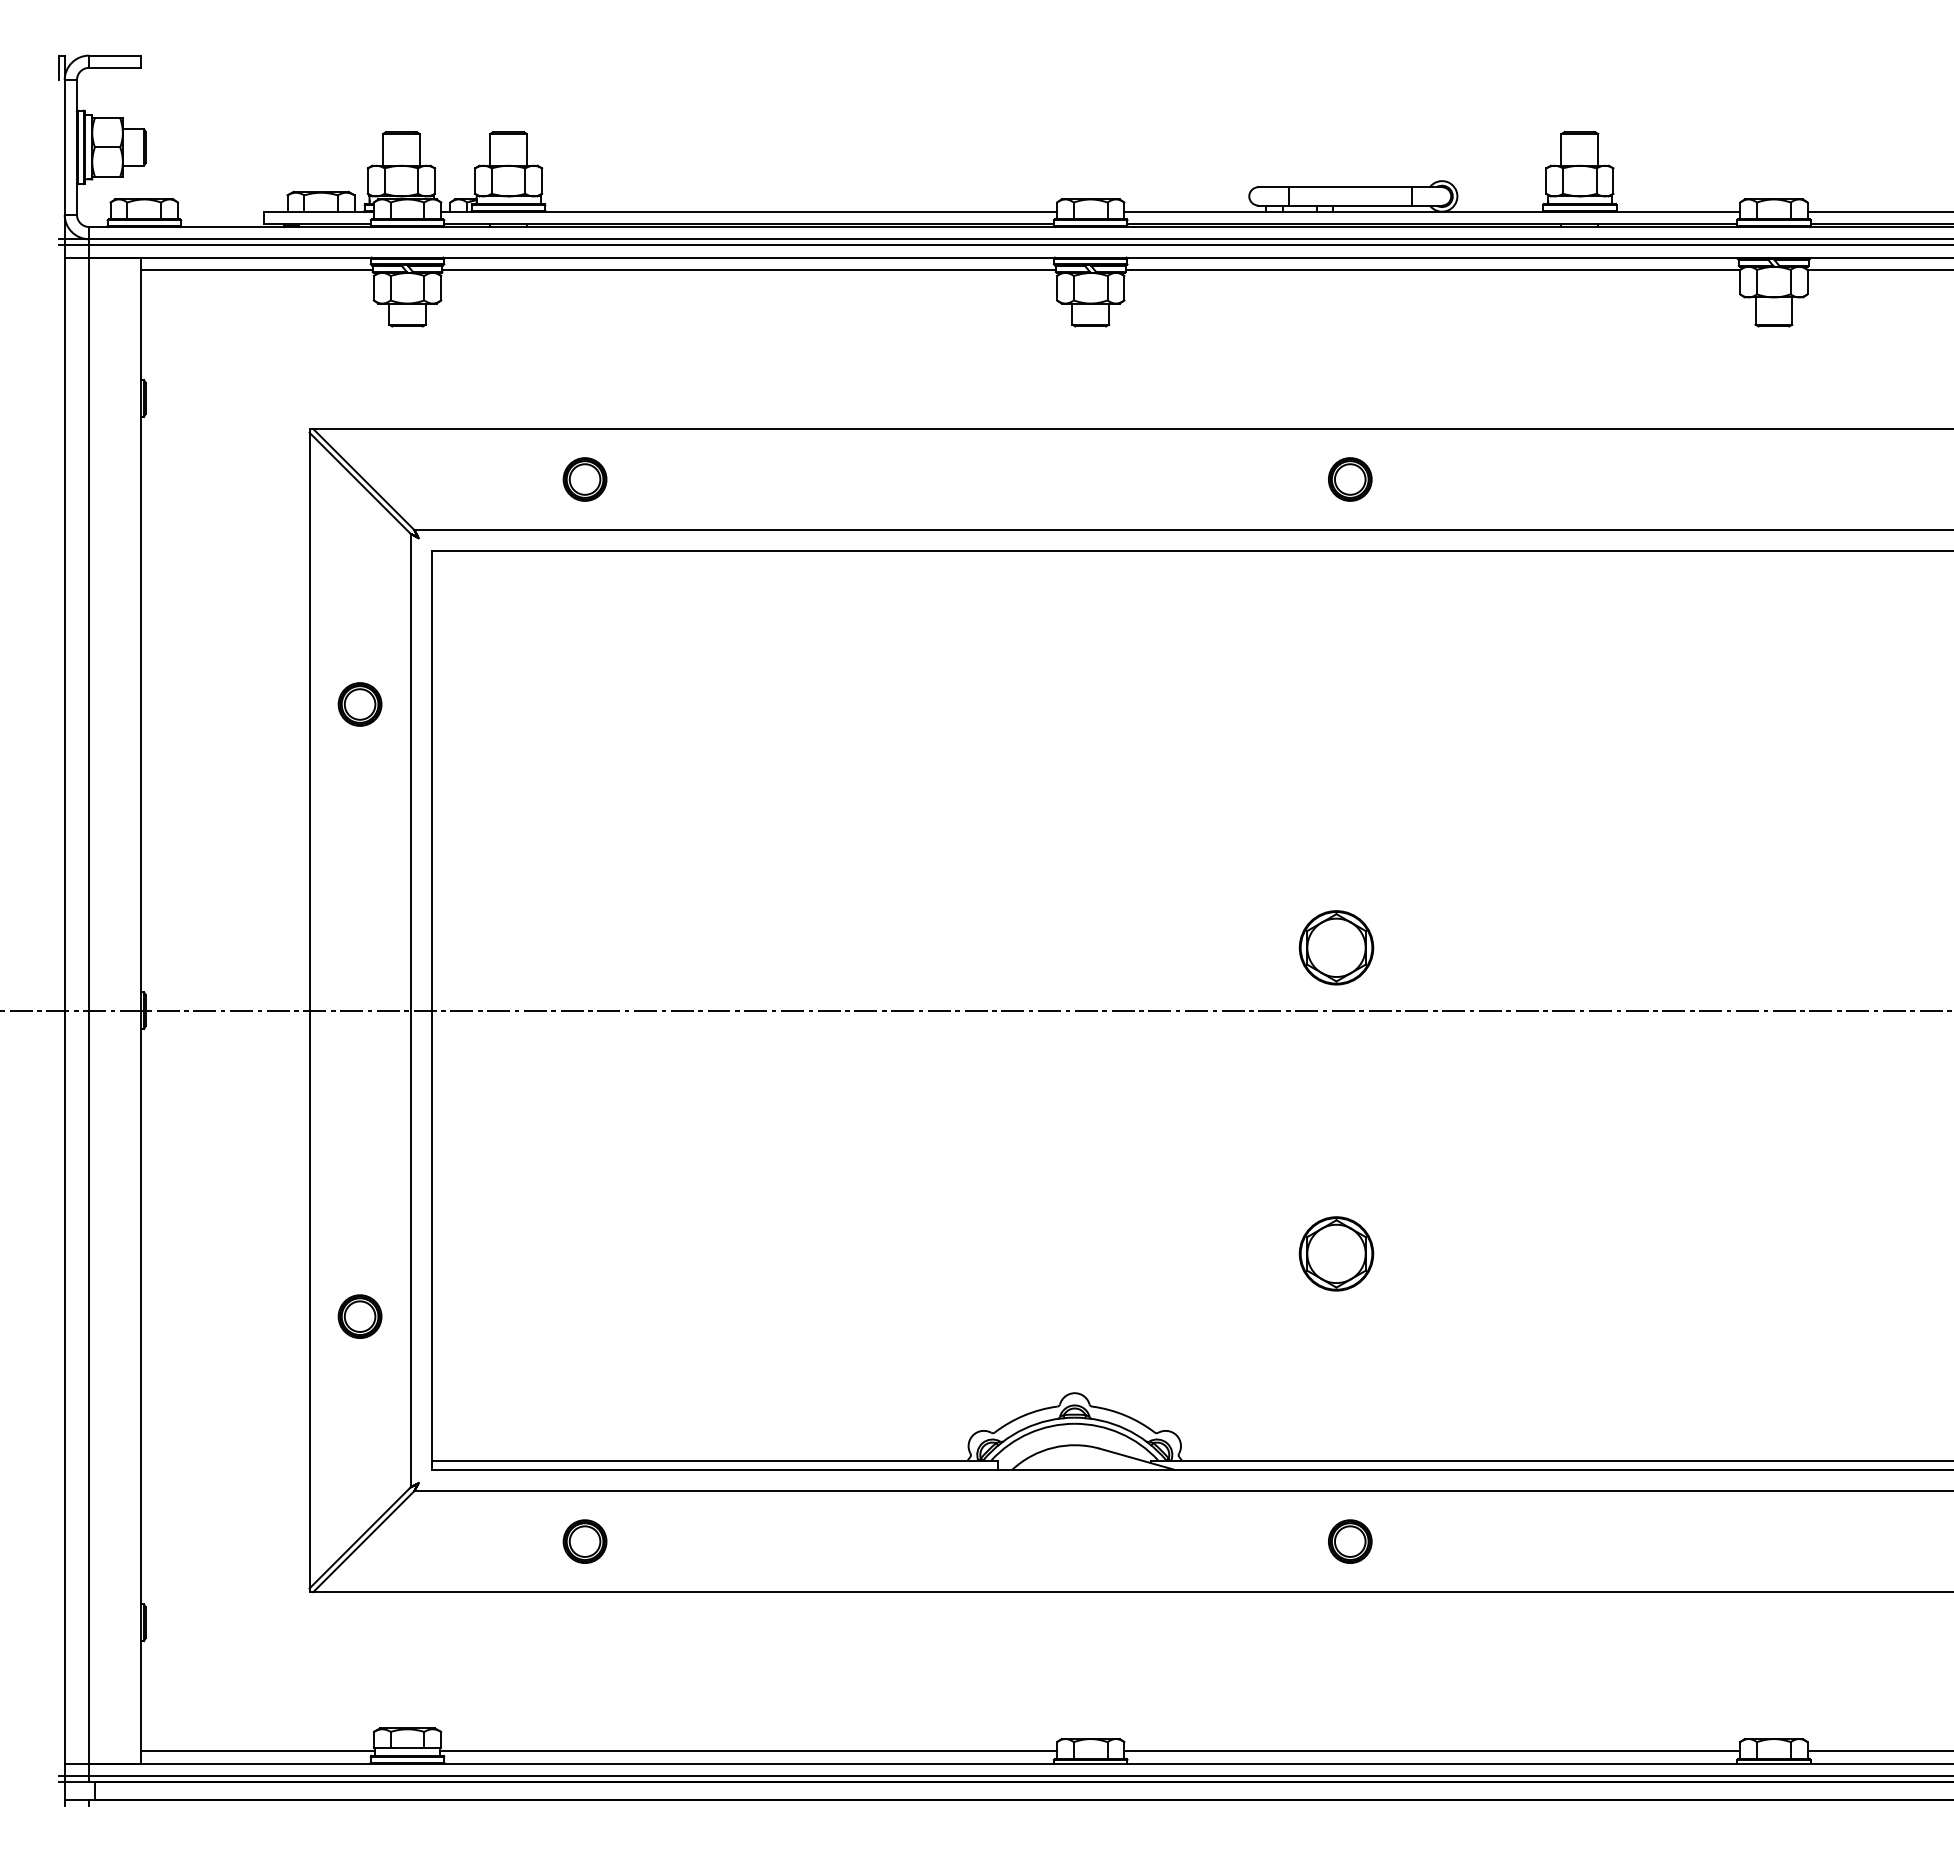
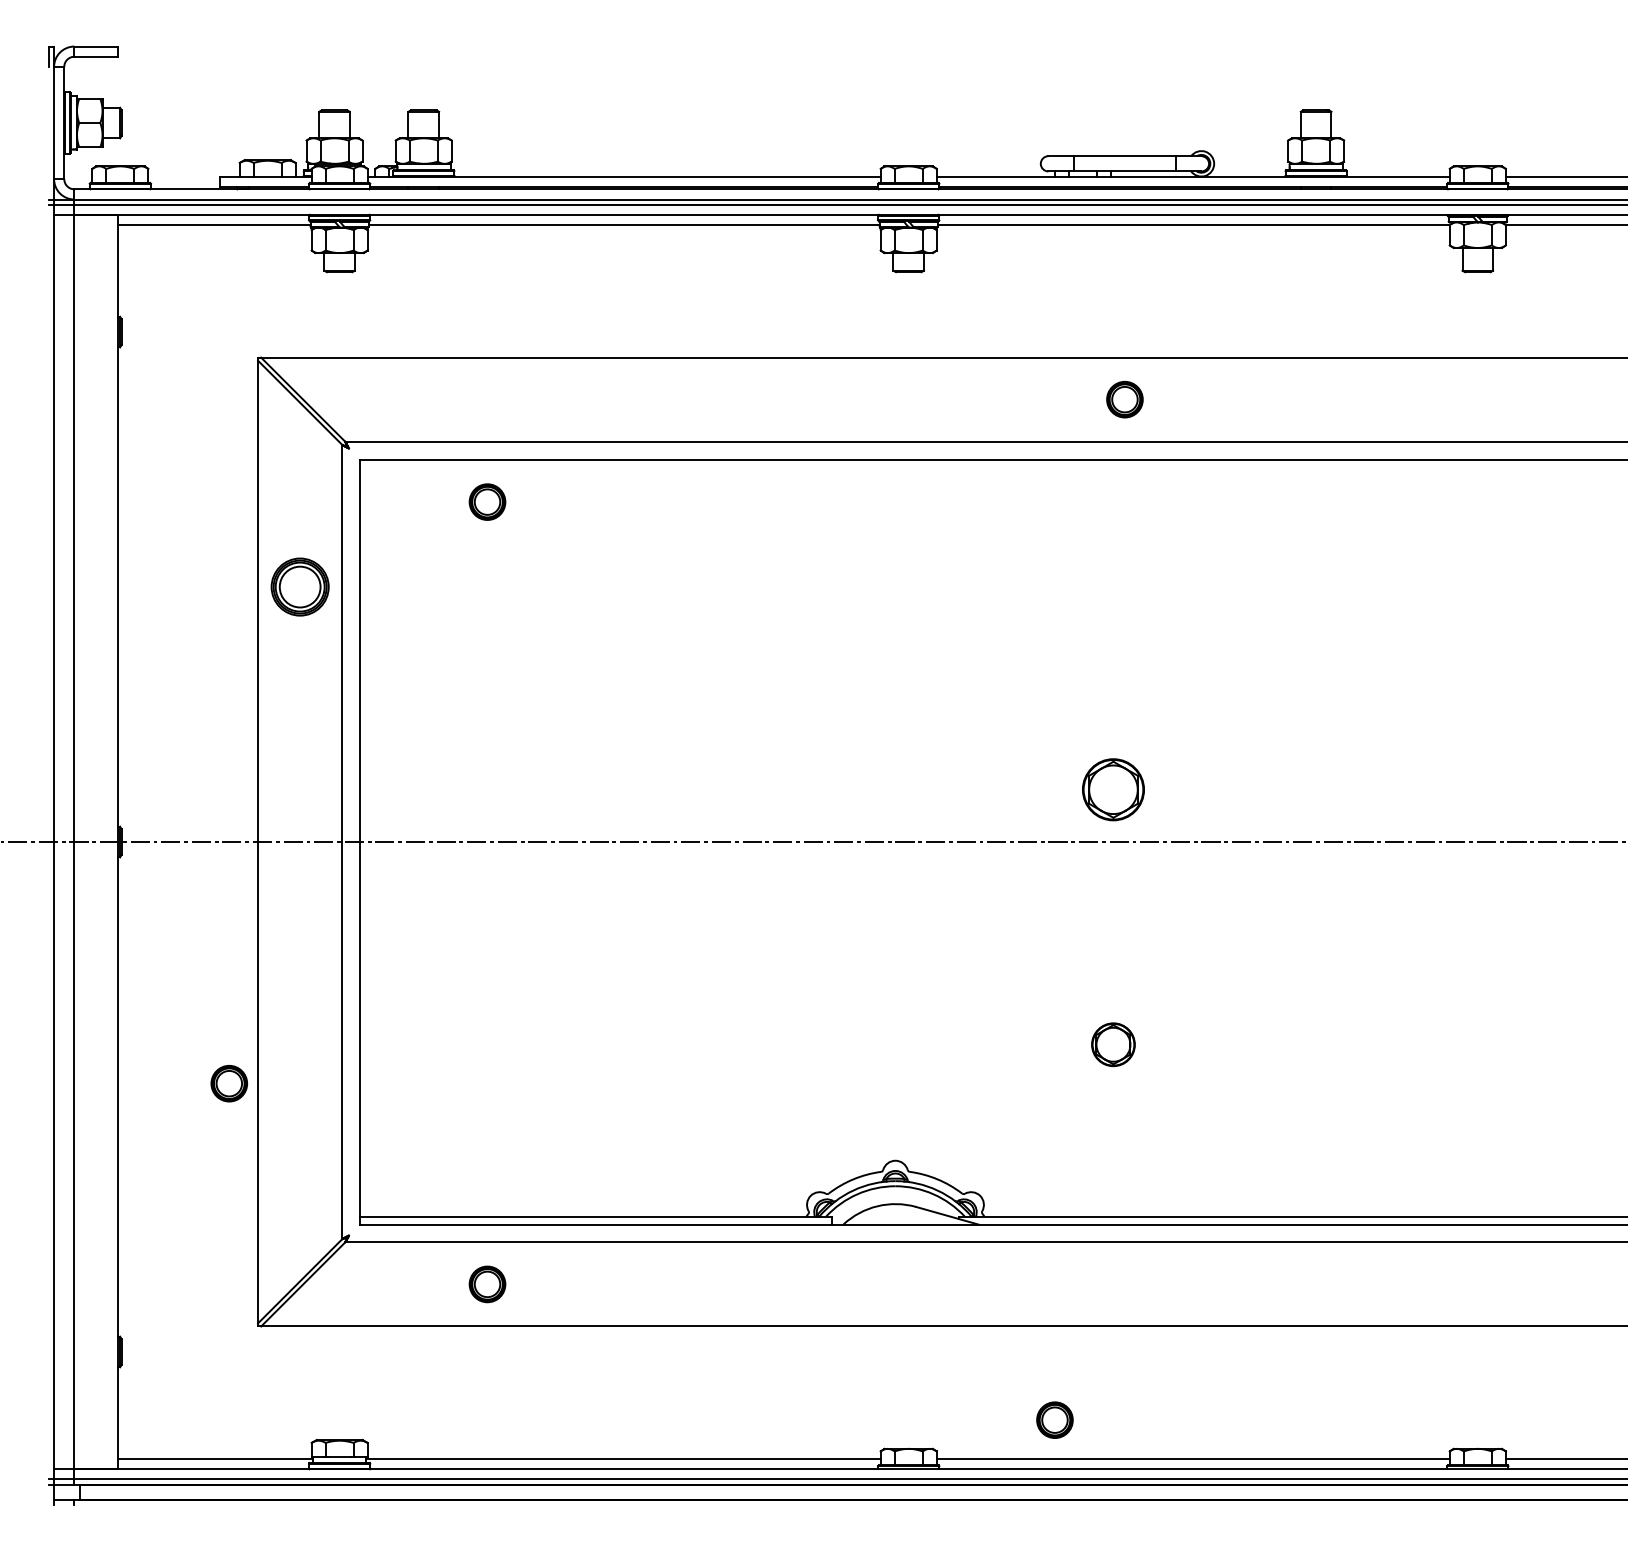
part: (584, 479) -> (487, 502), moved
part: (359, 704) -> (299, 587), size x1.6
part: (1336, 1253) -> (1113, 1044), size x0.7
part: (359, 1316) -> (228, 1083), moved
part: (1350, 1541) -> (1055, 1420), moved

